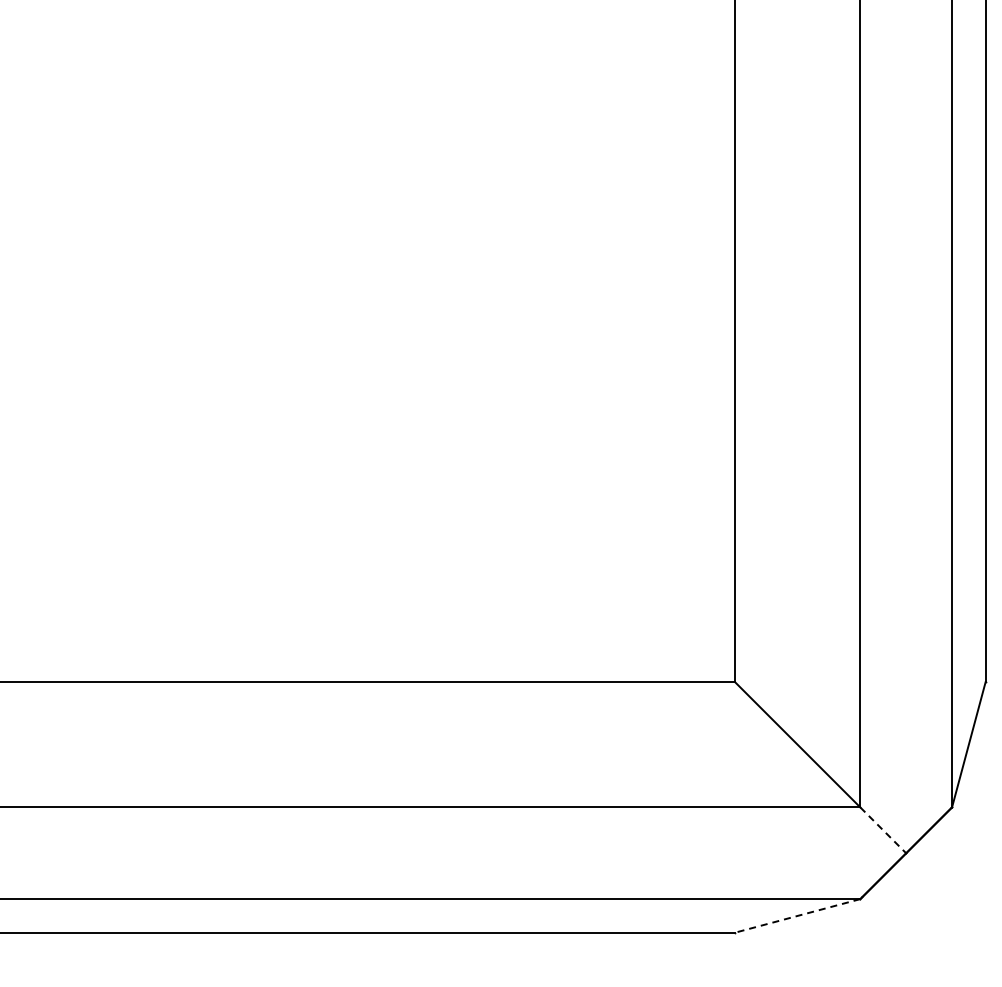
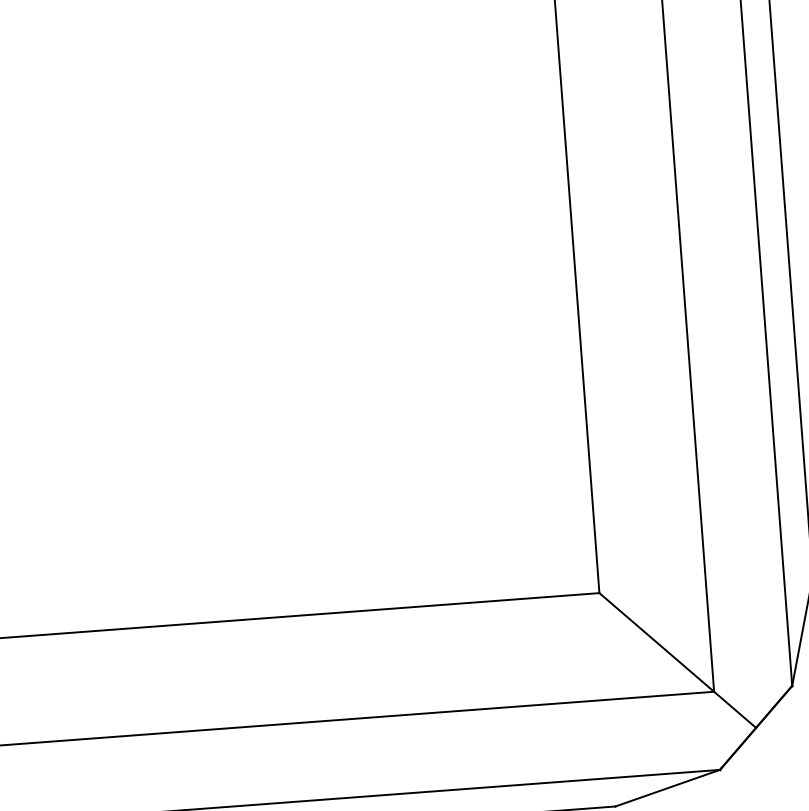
line: (883, 830) -> (735, 709), dashed -> solid
line: (797, 915) -> (667, 787), dashed -> solid

